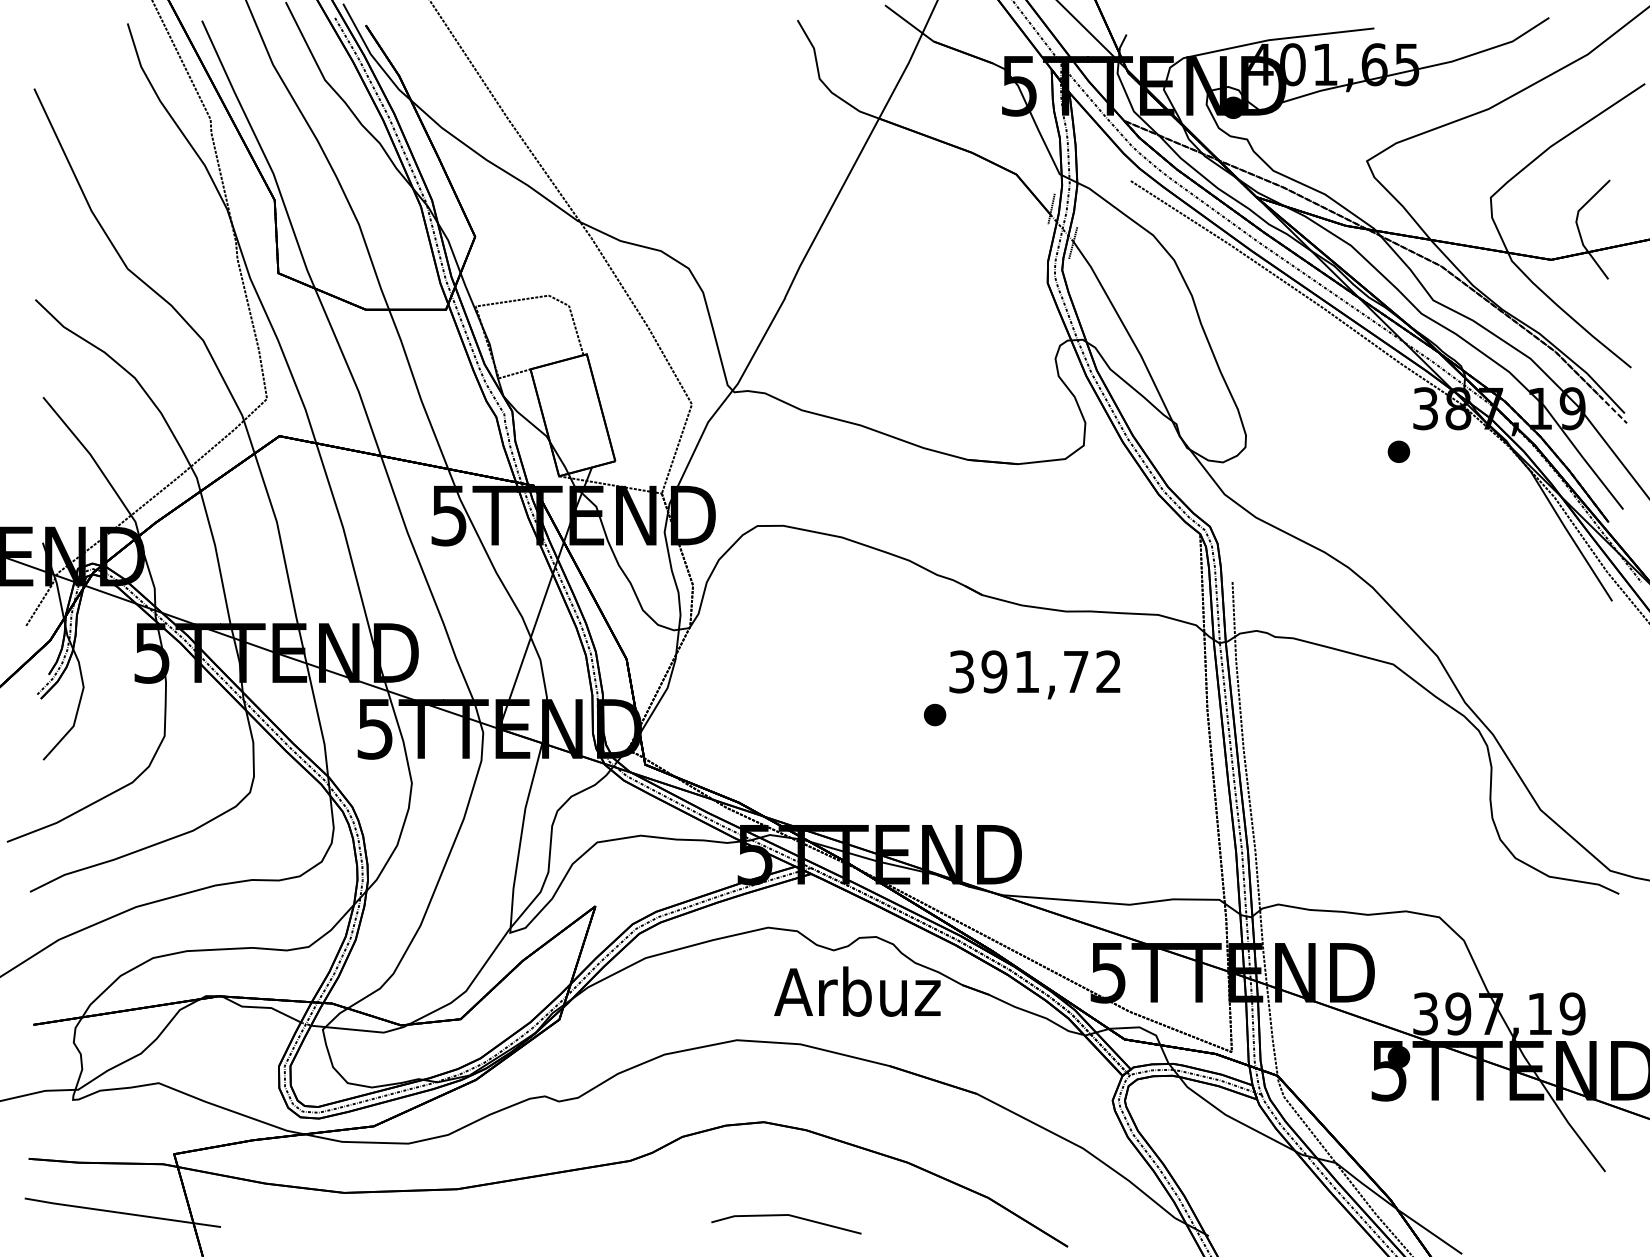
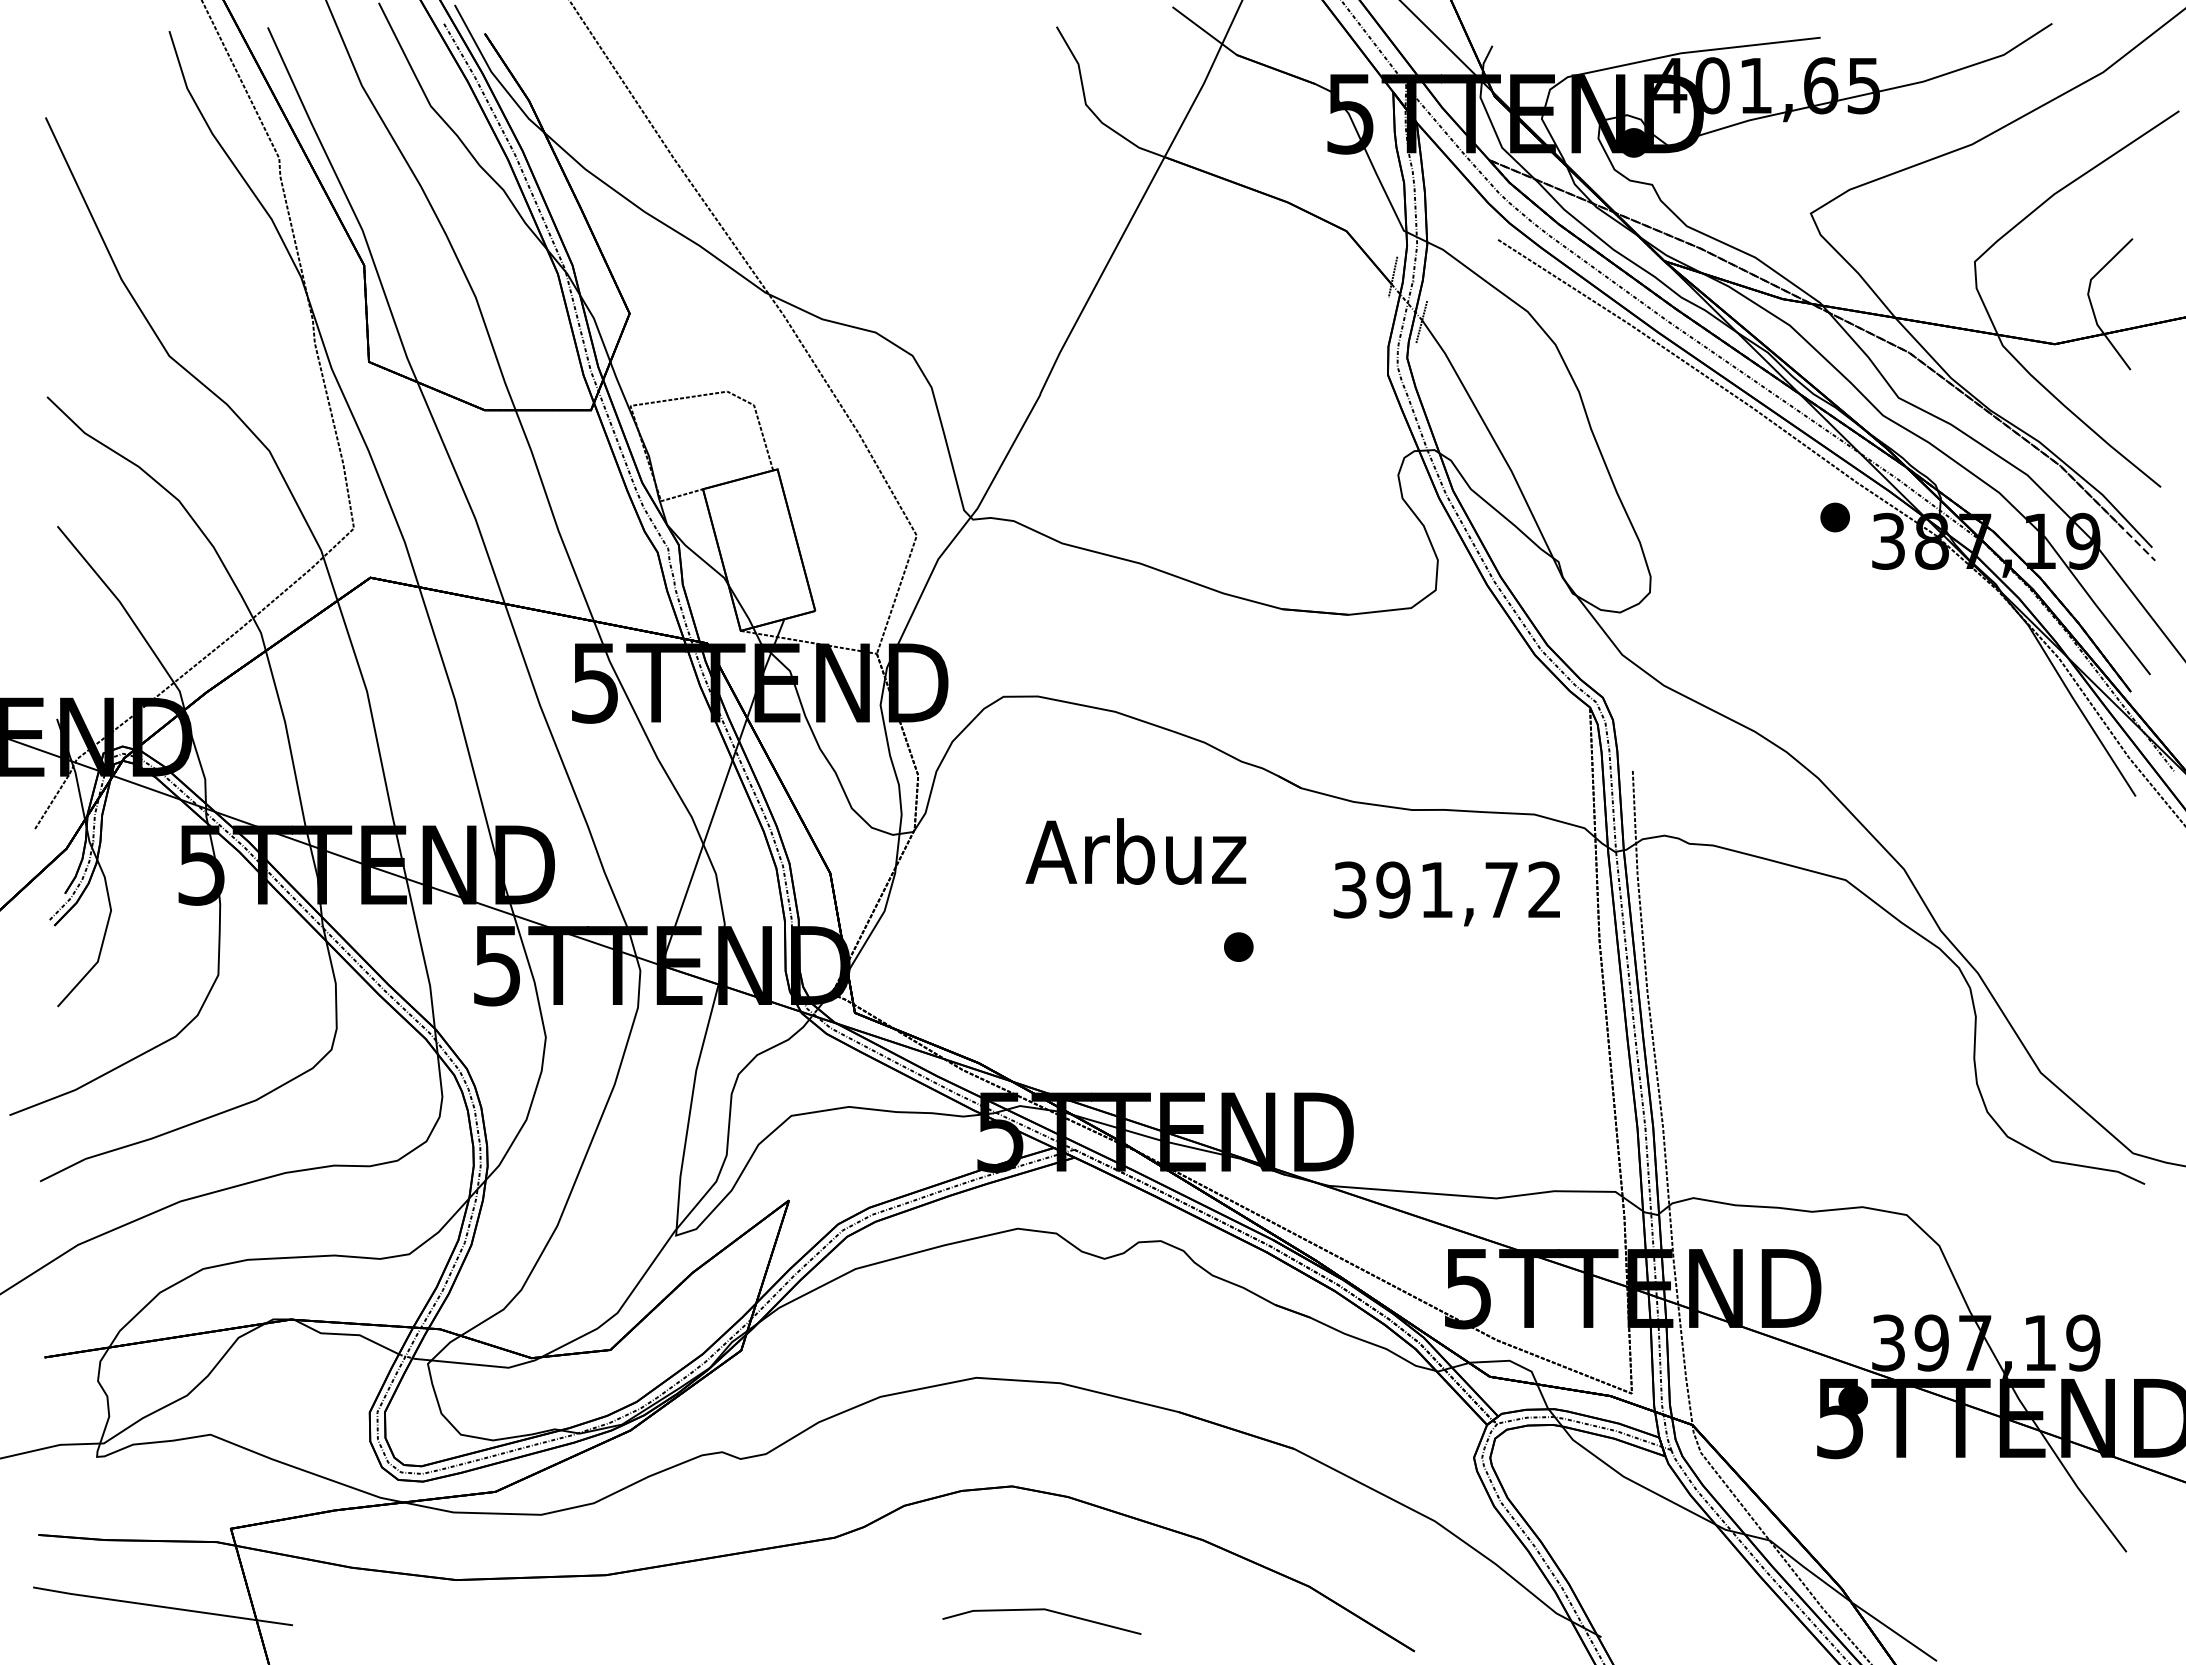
part: (1398, 451) -> (1834, 517), moved
text: (1034, 674) -> (1446, 893), moved
text: (857, 991) -> (1135, 851), moved

